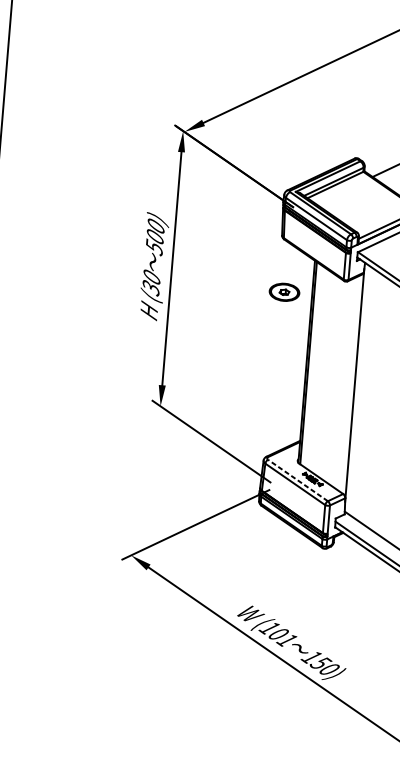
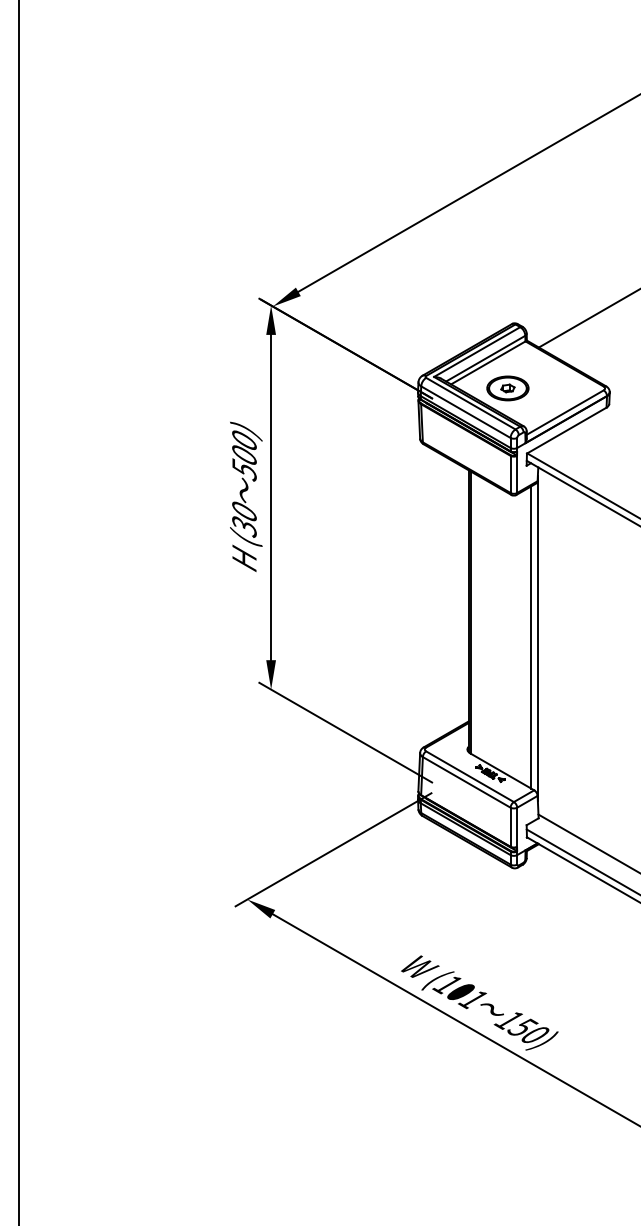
part: (284, 292) -> (507, 388), moved
line: (350, 384) -> (531, 637), added
line: (298, 480) -> (470, 776), dashed -> solid

